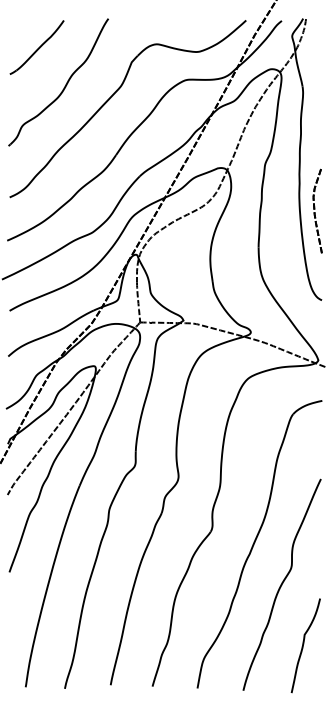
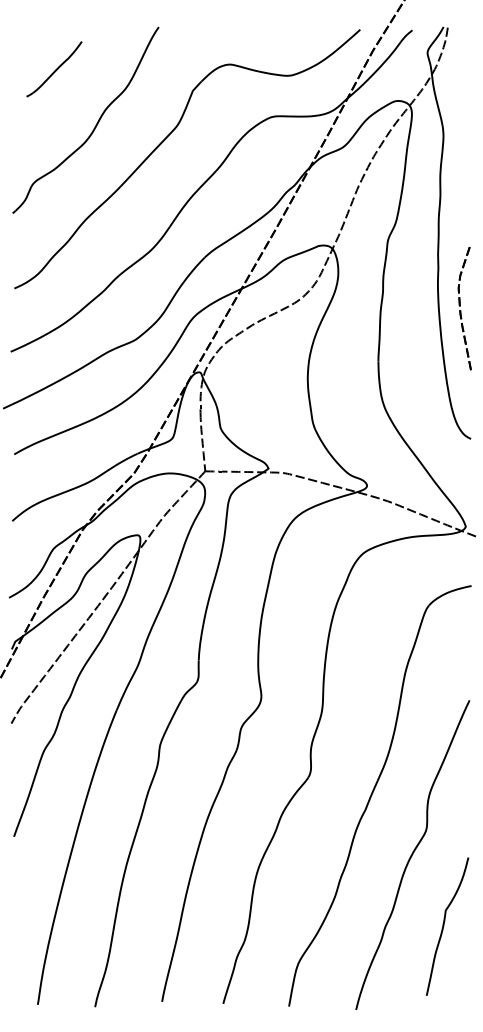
part: (36, 47) -> (53, 69), size x0.7
curve: (304, 644) -> (445, 924), moved

